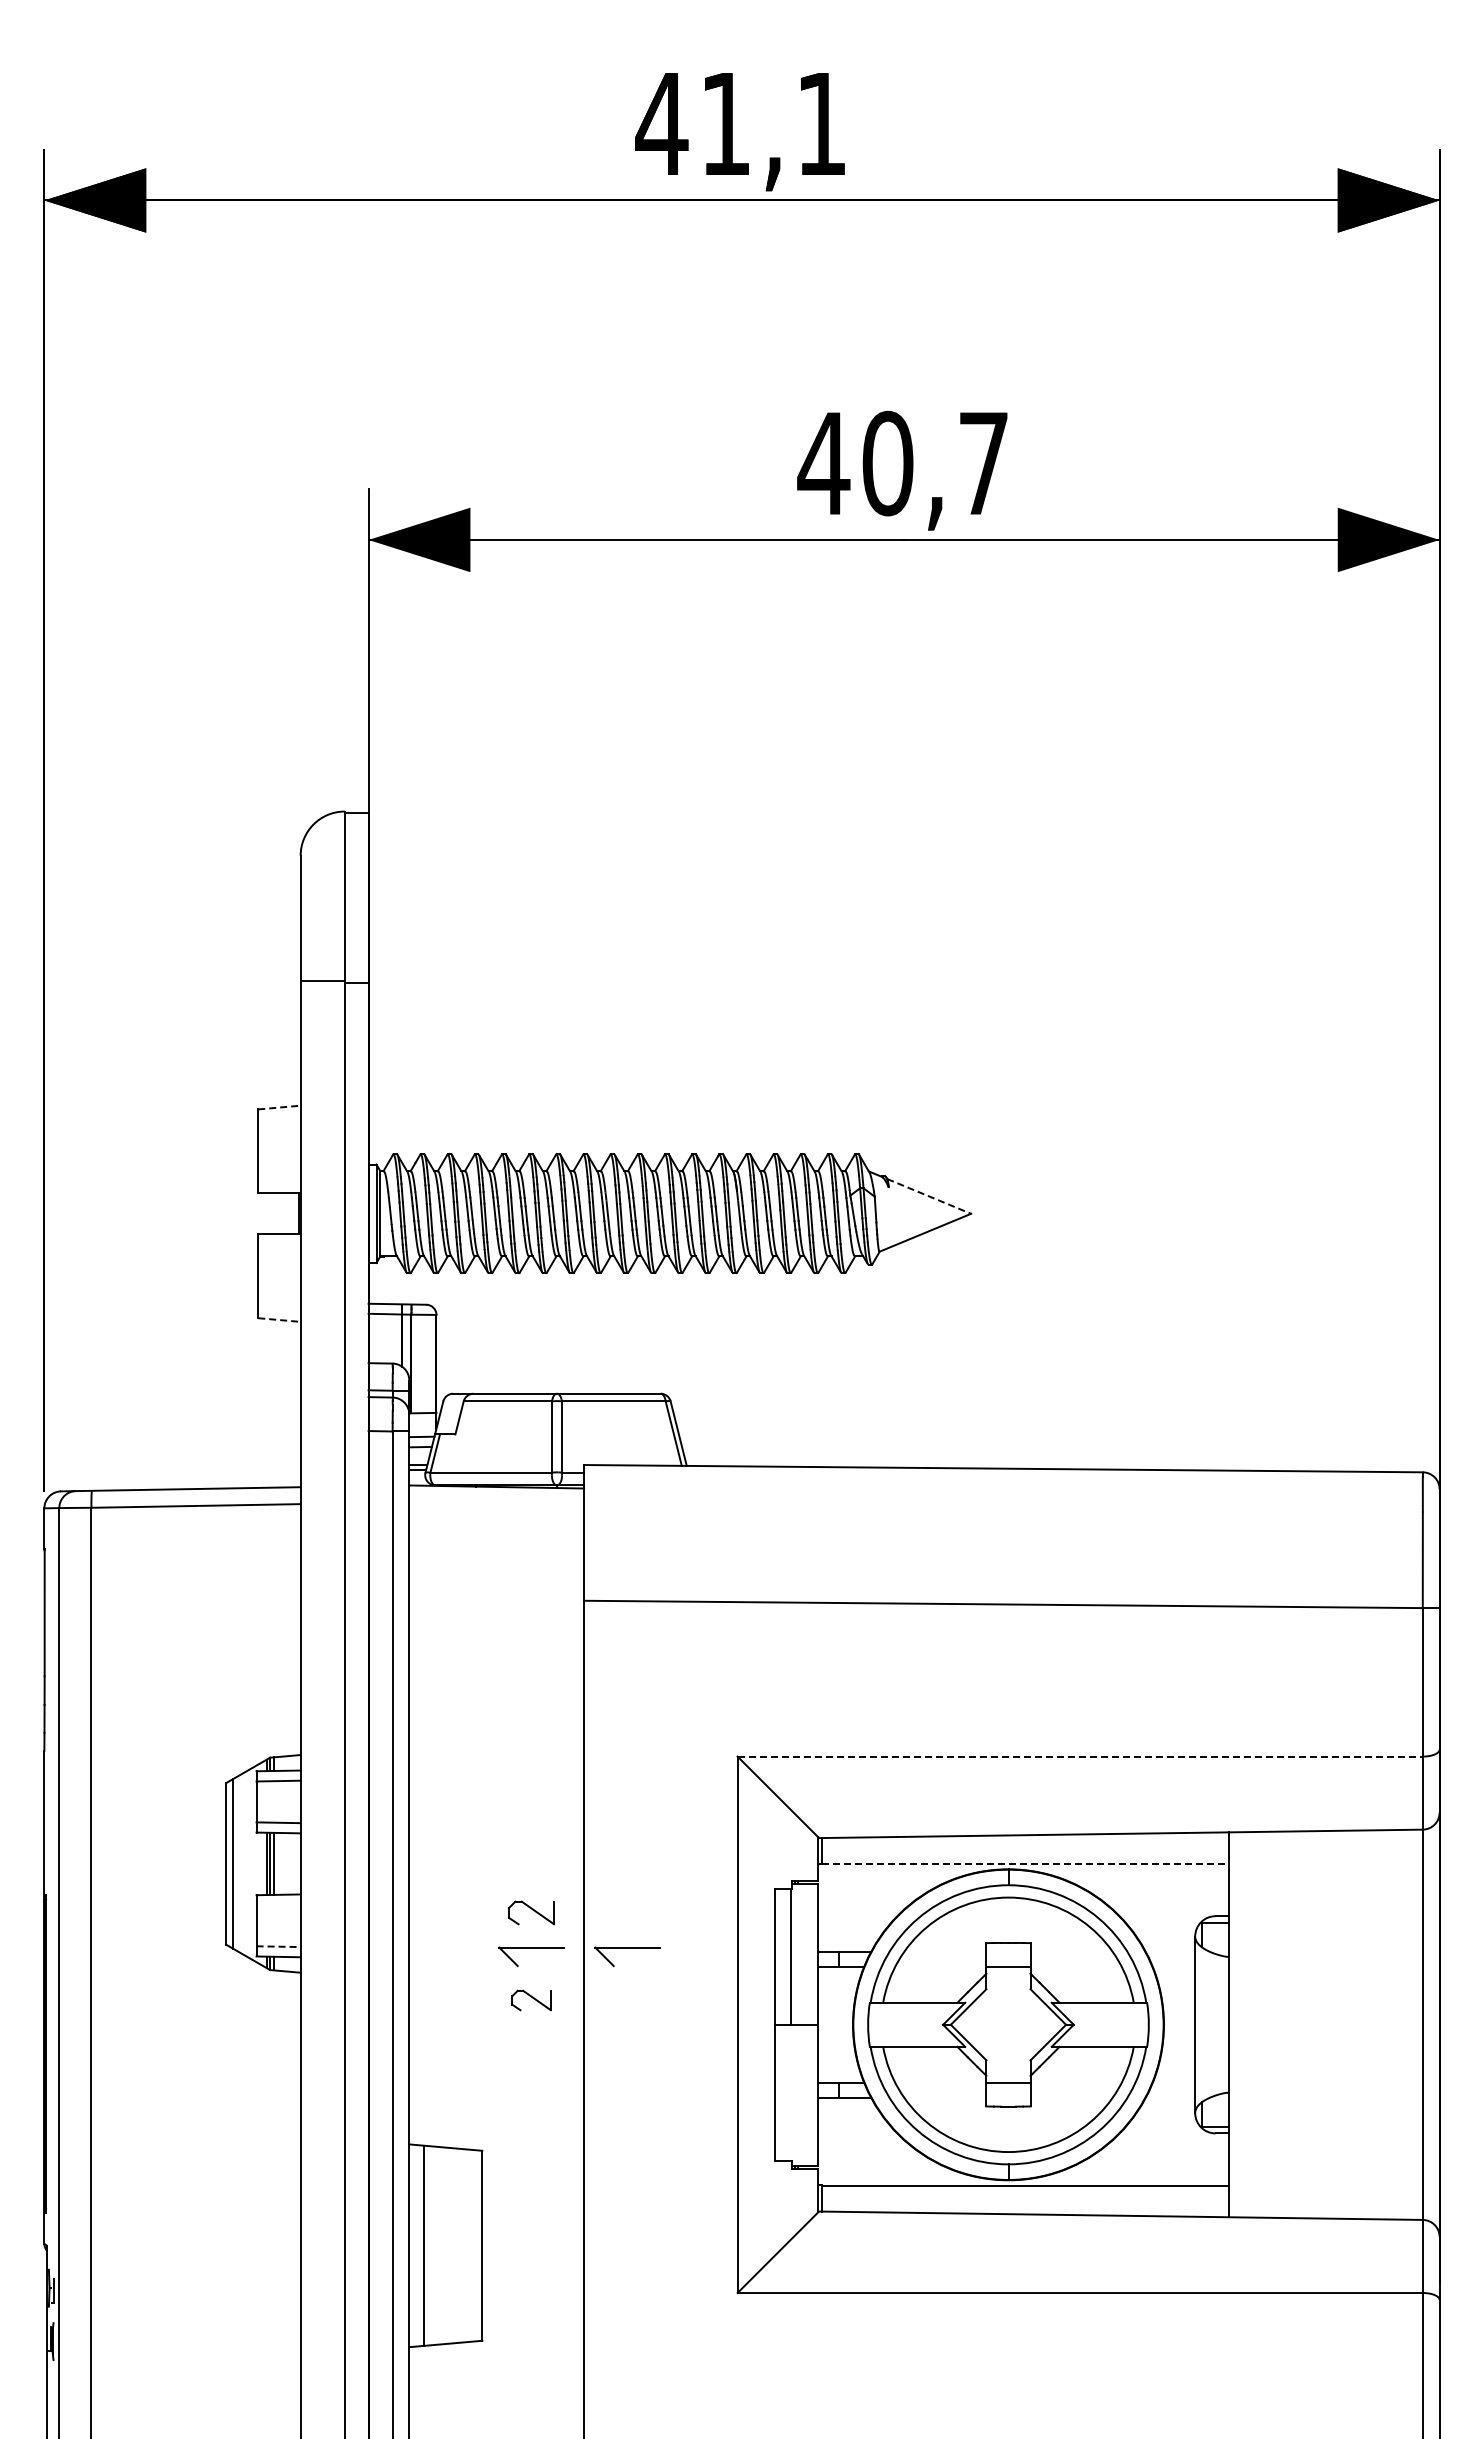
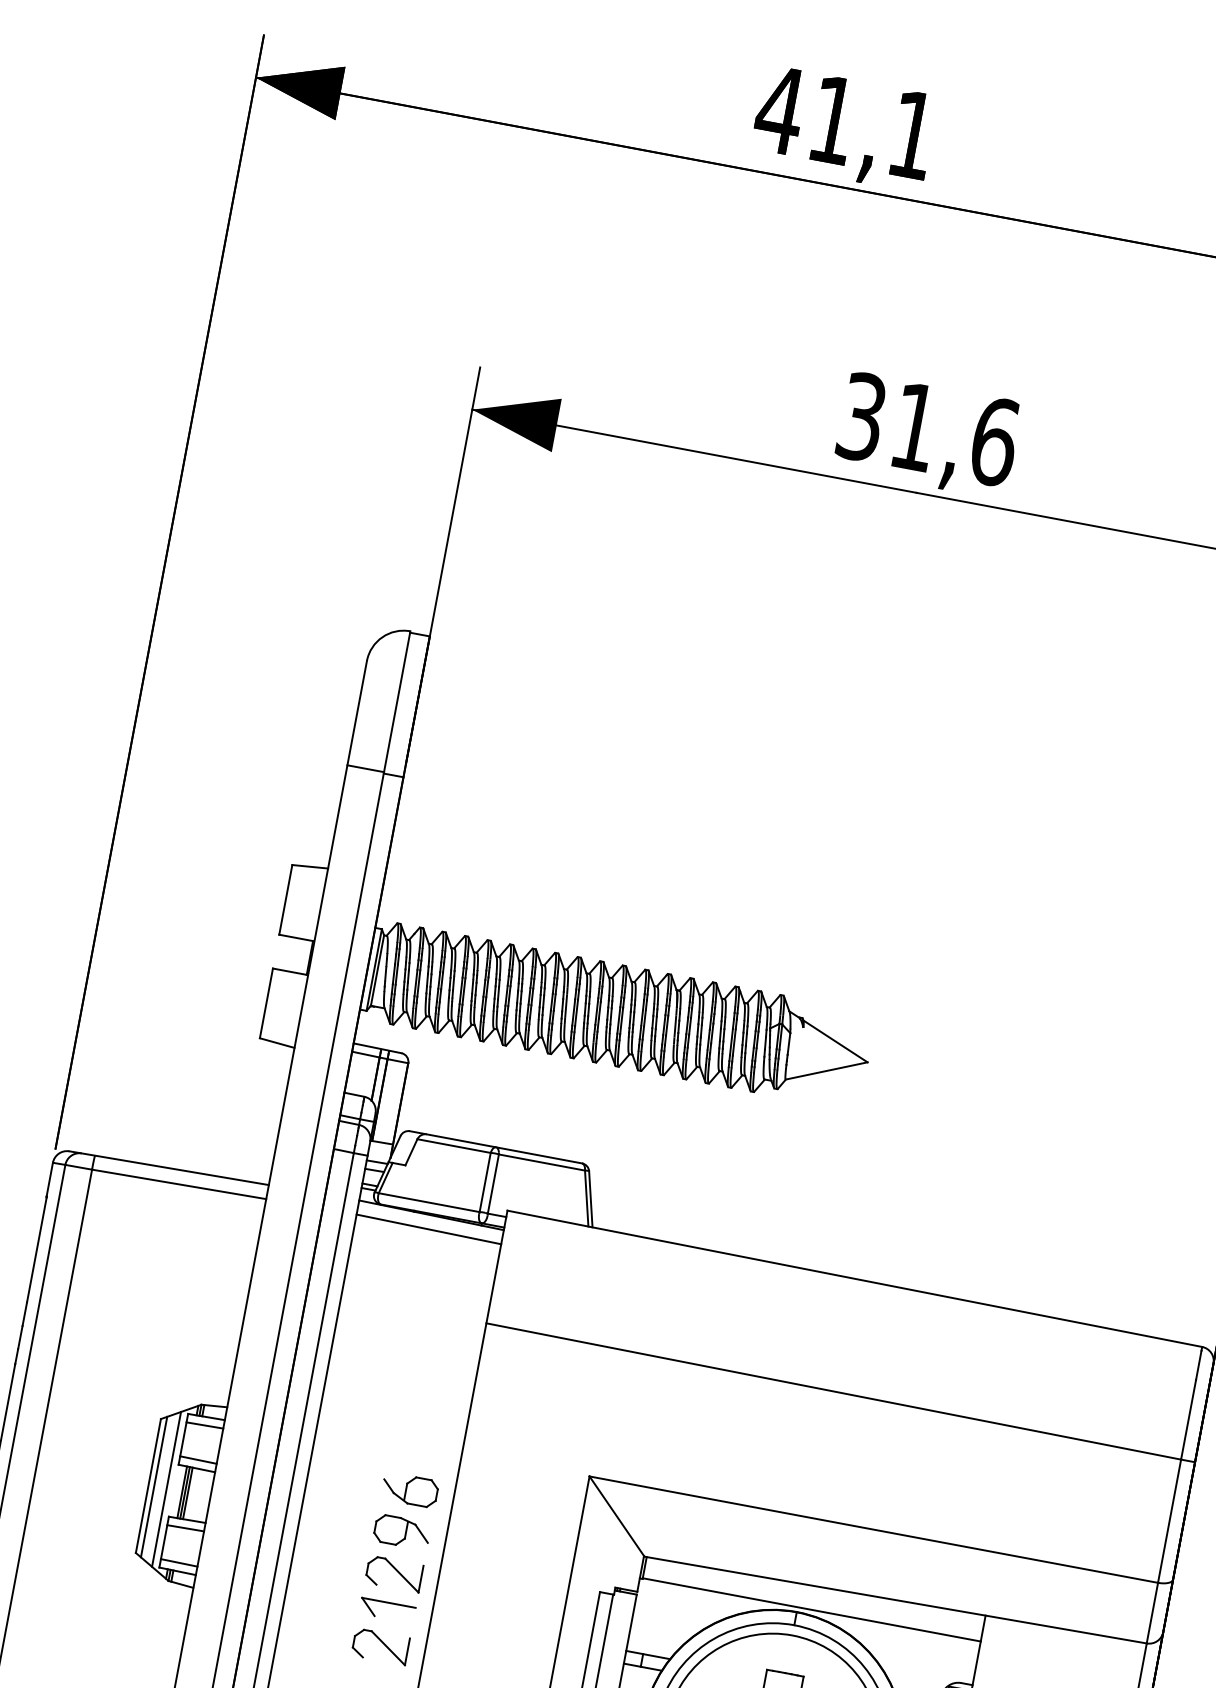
text: (903, 463) -> (927, 429), 40,7 -> 31,6
line: (279, 1107) -> (310, 866), dashed -> solid
line: (929, 1196) -> (835, 1041), dashed -> solid
line: (279, 1320) -> (277, 1043), dashed -> solid
line: (496, 1503) -> (428, 1228), added
line: (1080, 1756) -> (874, 1529), dashed -> solid
part: (531, 1811) -> (410, 1489), added
part: (531, 1862) -> (402, 1532), added
line: (247, 1863) -> (166, 1489), added
line: (1025, 1863) -> (811, 1609), dashed -> solid
line: (278, 1904) -> (185, 1527), added
part: (531, 1912) -> (394, 1573), size x1.43
line: (279, 1946) -> (179, 1562), dashed -> solid
part: (627, 1948) -> (468, 1618), removed
part: (531, 2000) -> (380, 1646), size x1.67

